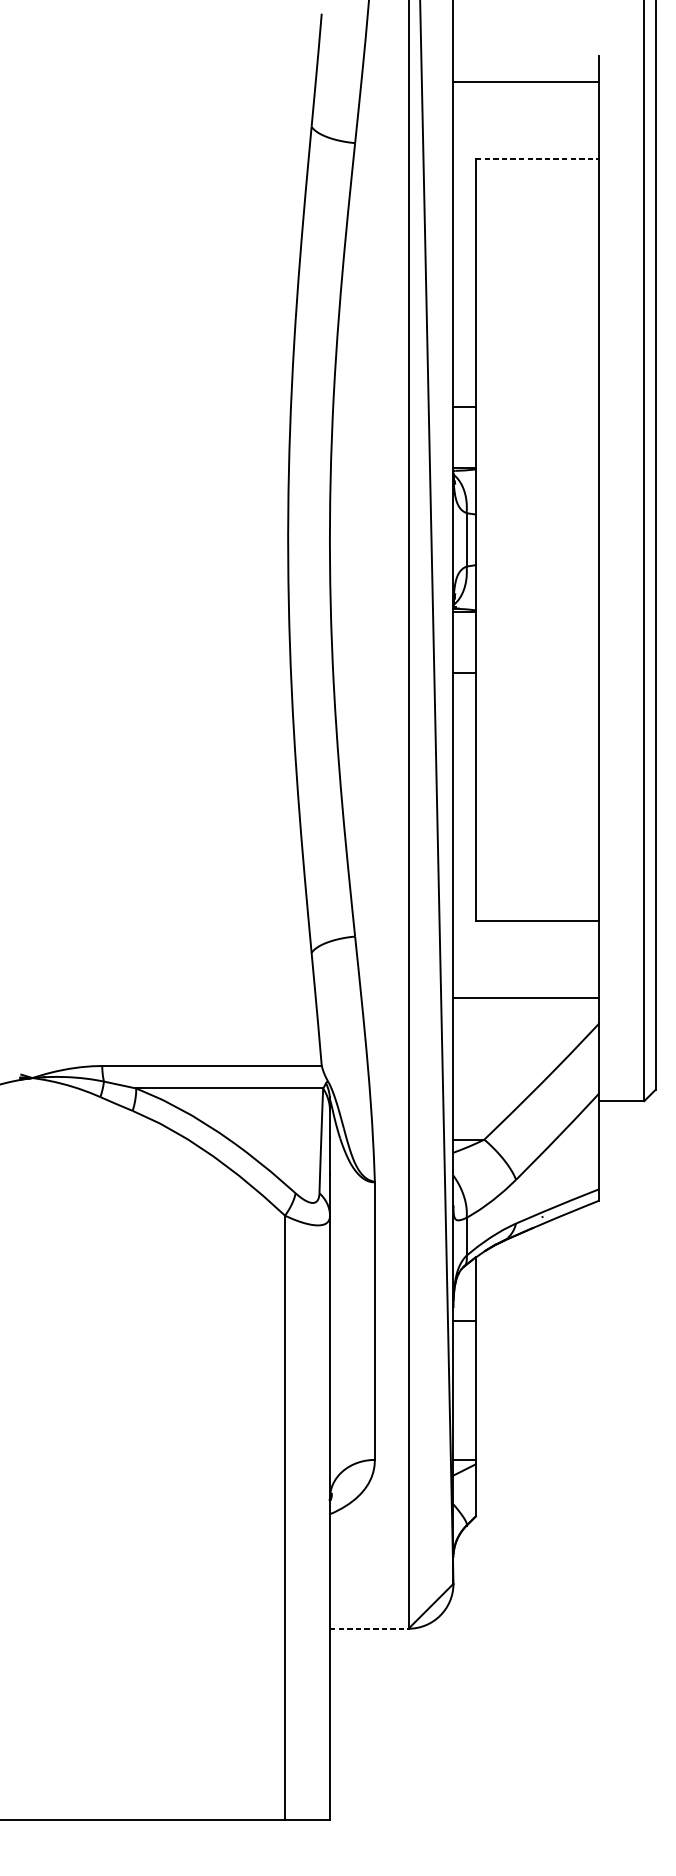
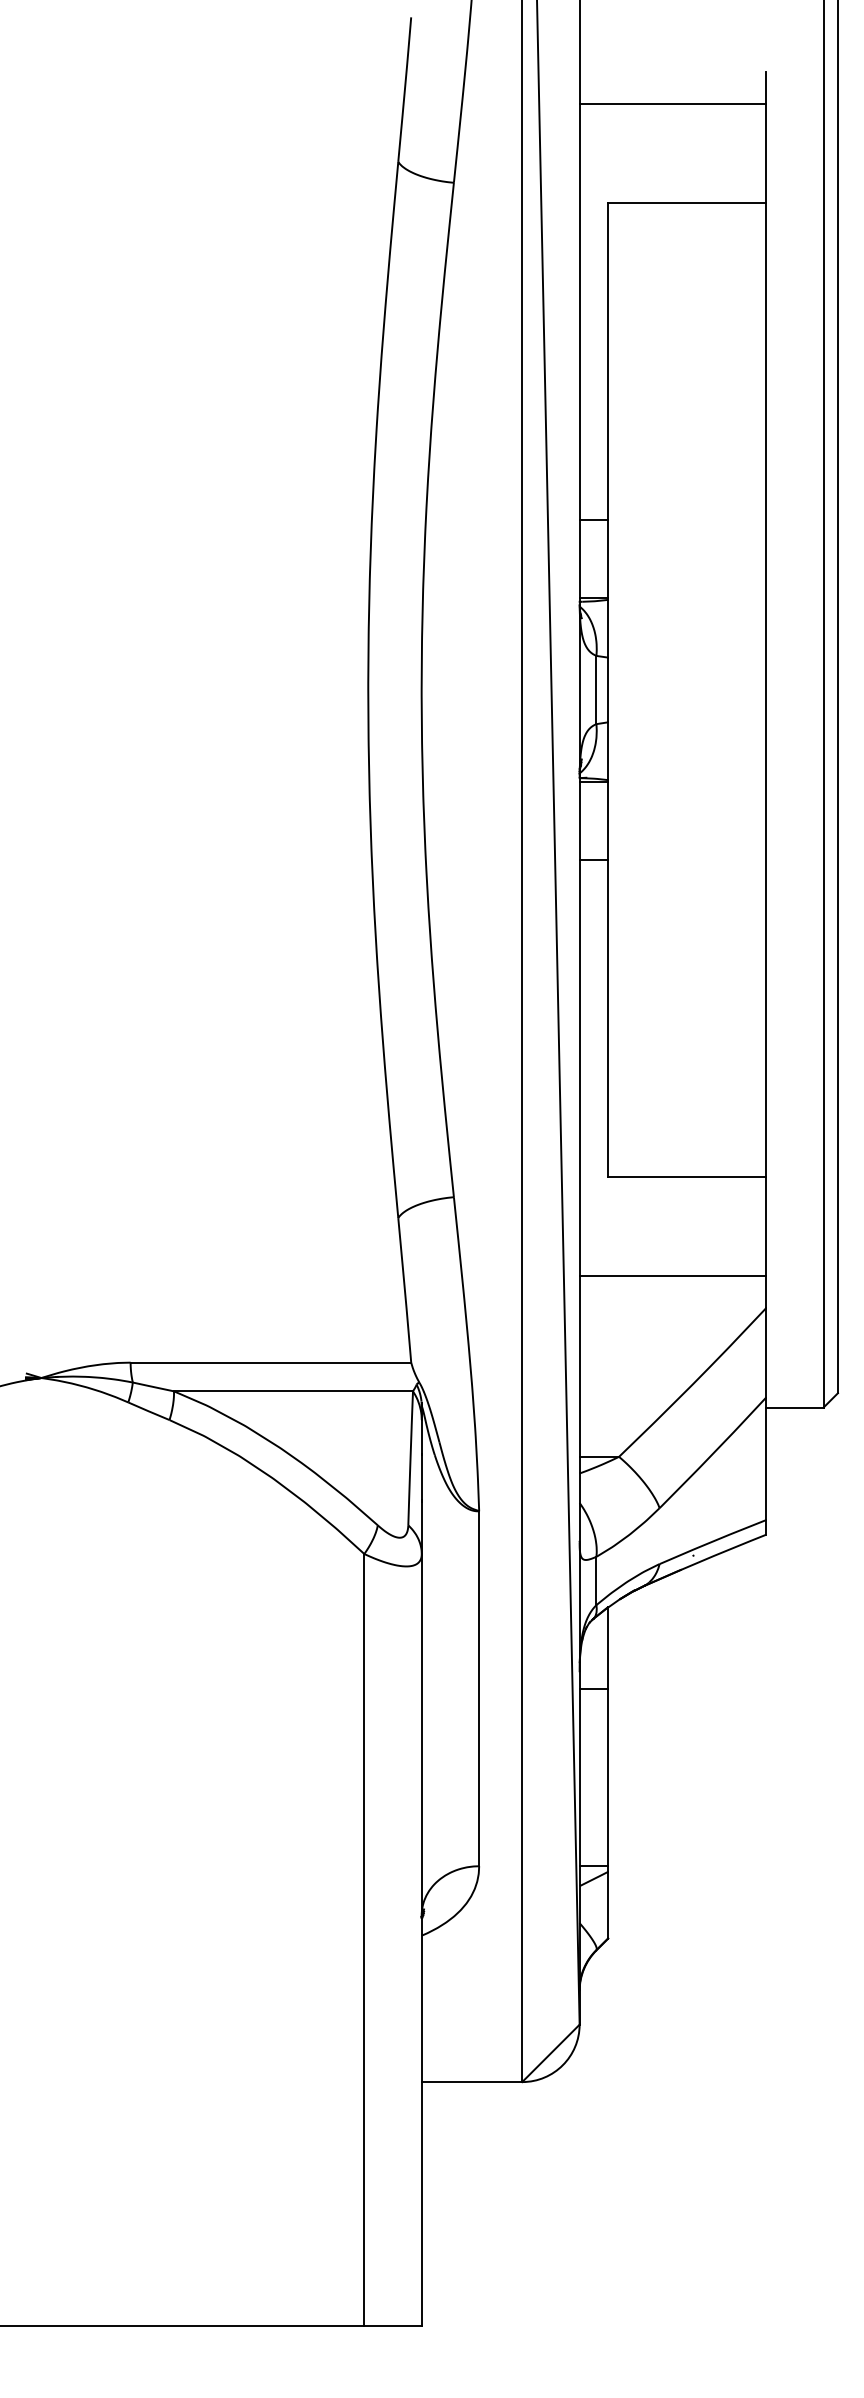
line: (537, 158) -> (687, 202), dashed -> solid
line: (369, 1629) -> (472, 2082), dashed -> solid

